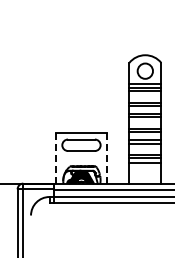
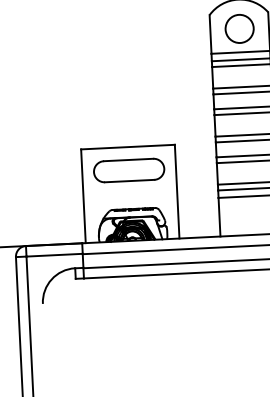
line: (55, 158) -> (82, 197), dashed -> solid
line: (107, 158) -> (178, 192), dashed -> solid

